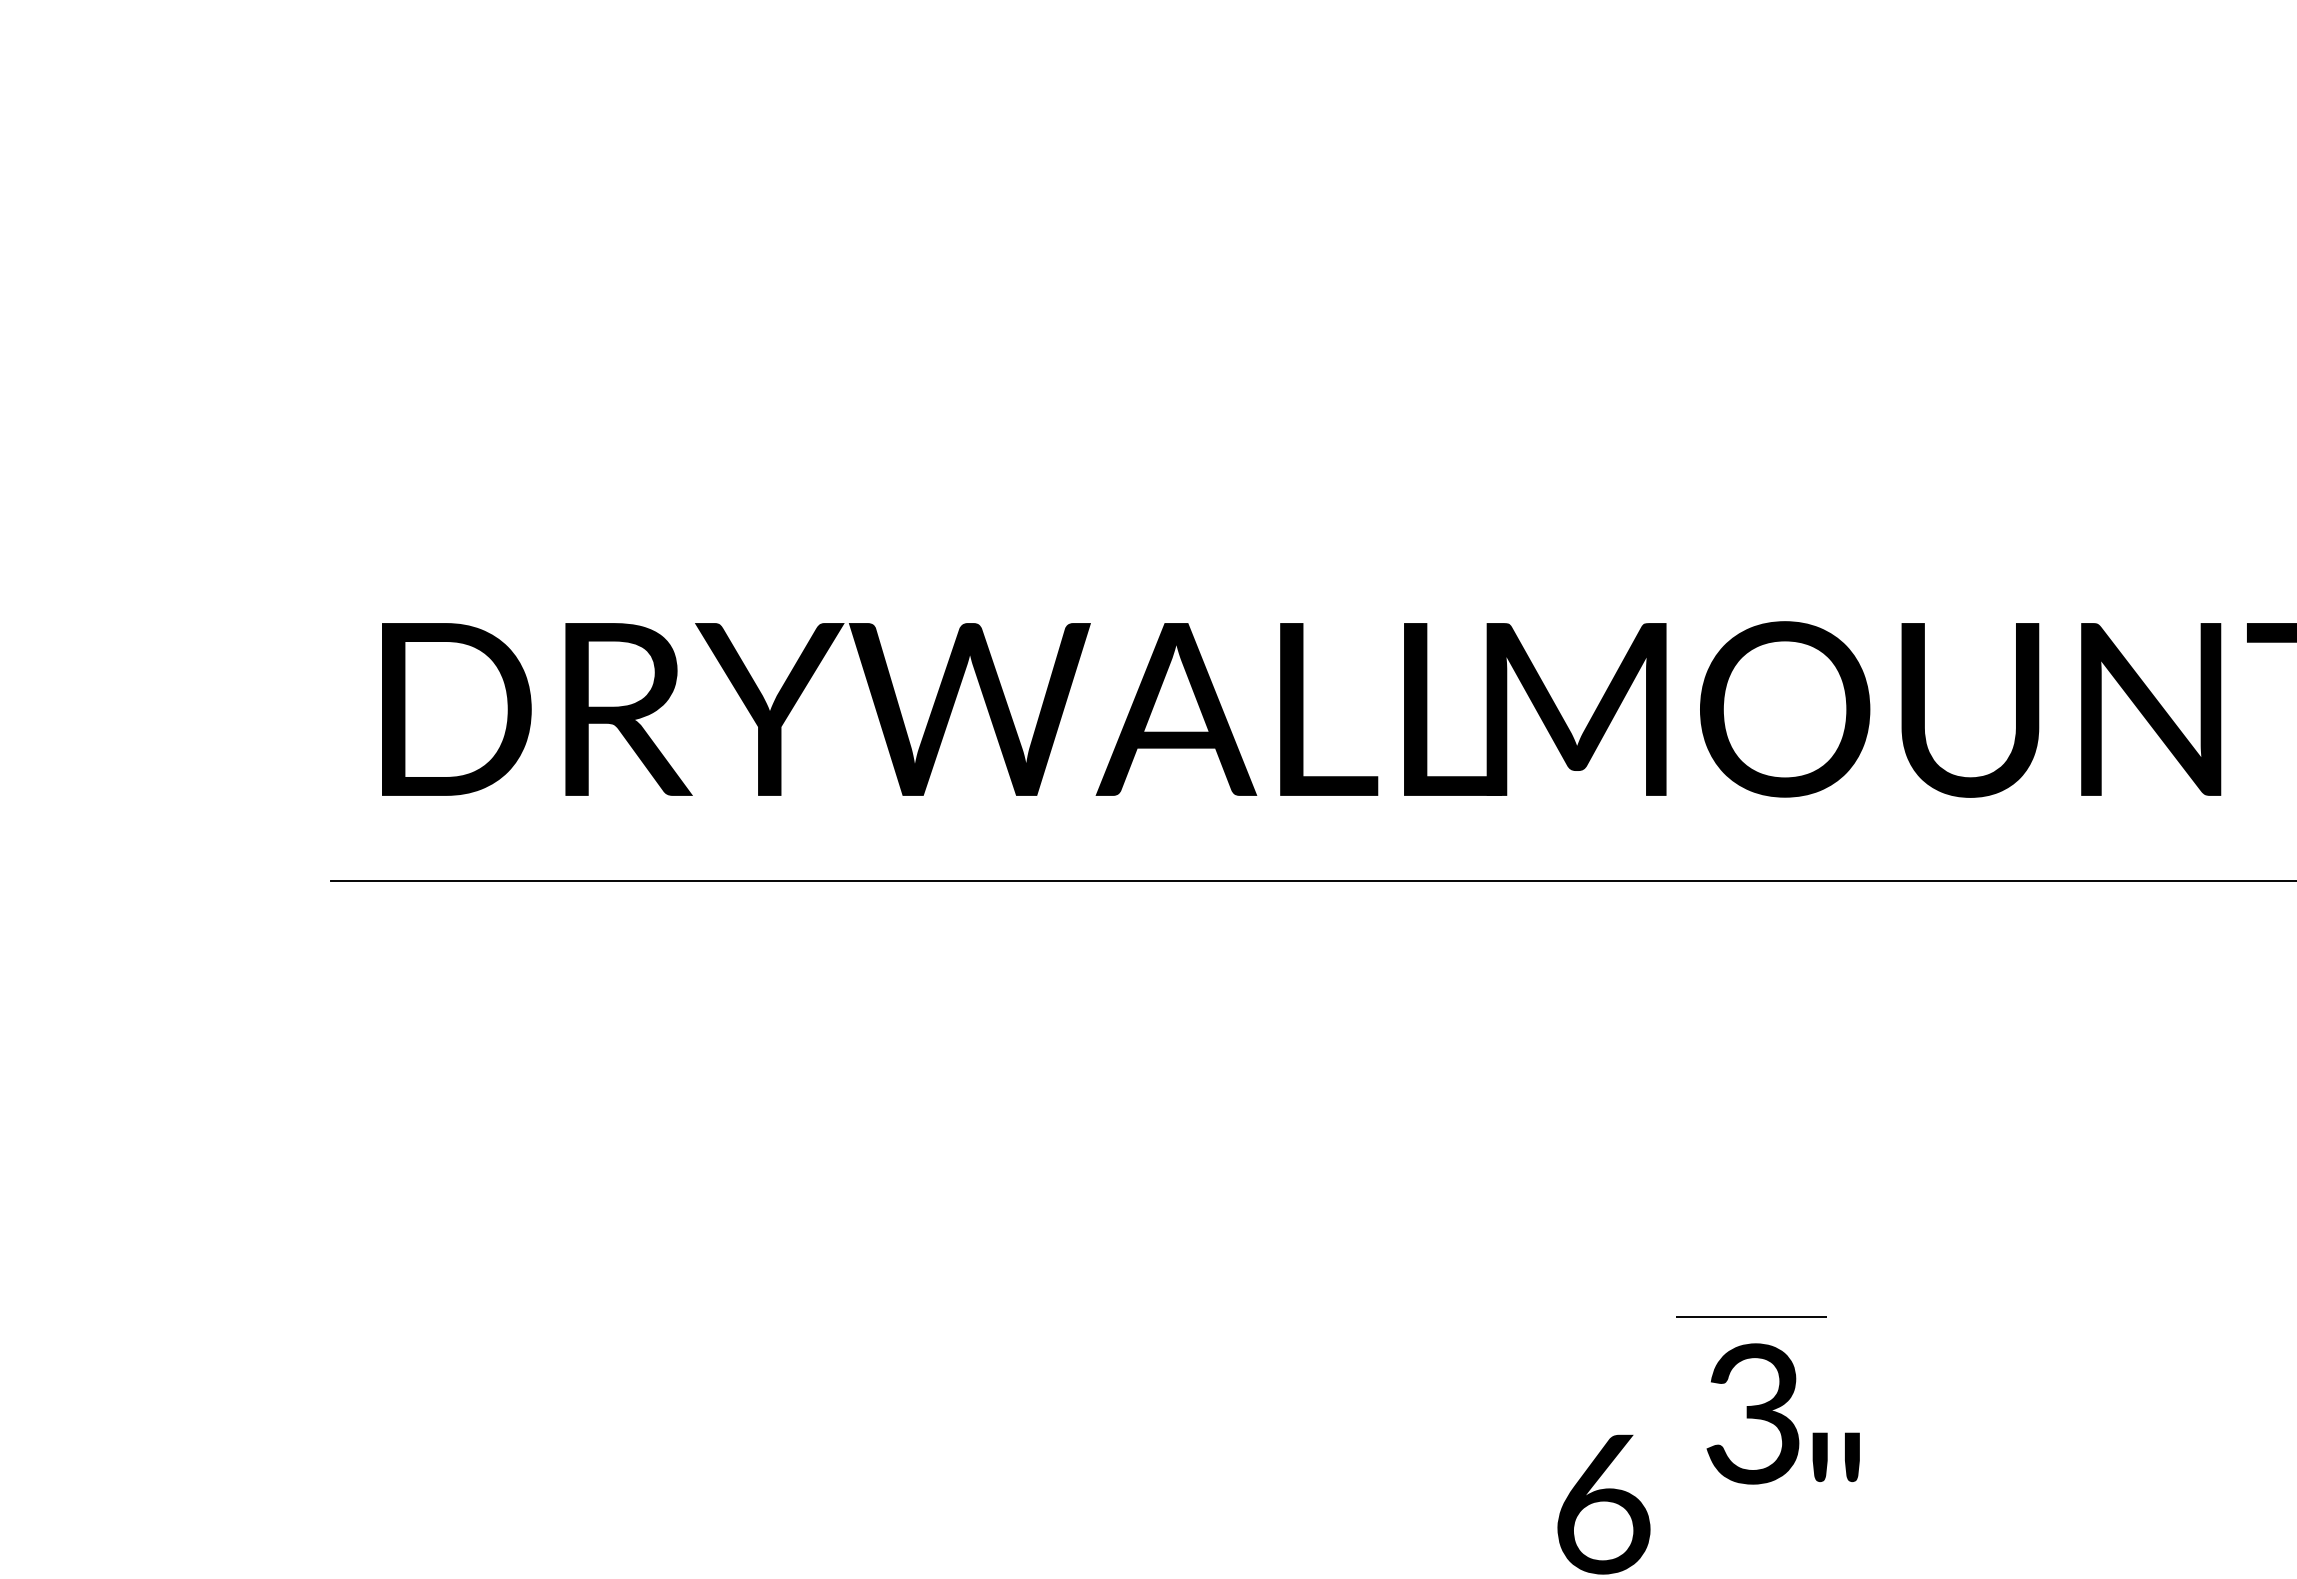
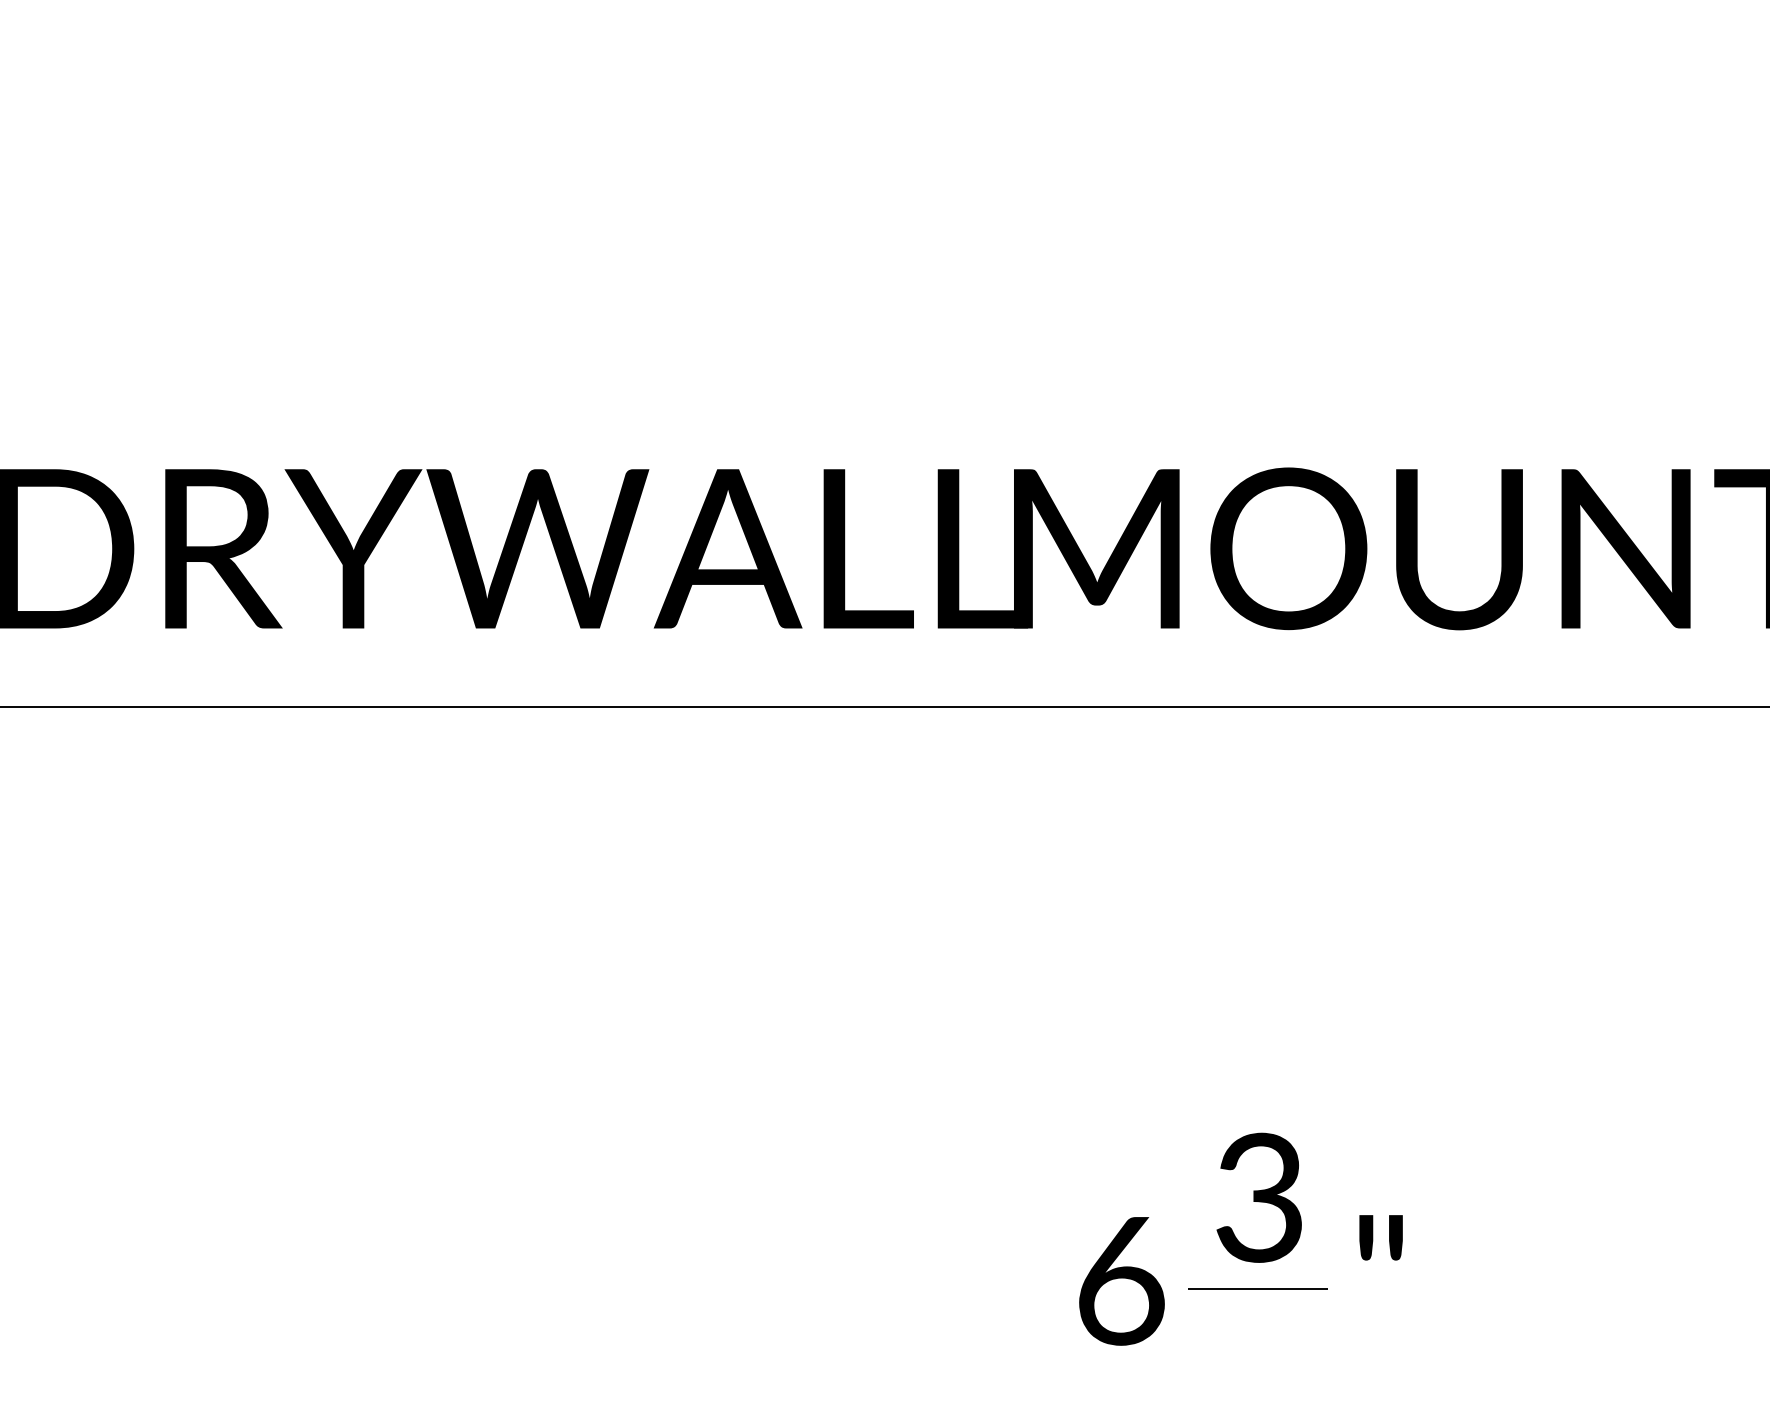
line: (1751, 1316) -> (1257, 1288), moved
text: (1835, 1457) -> (1380, 1237), moved

